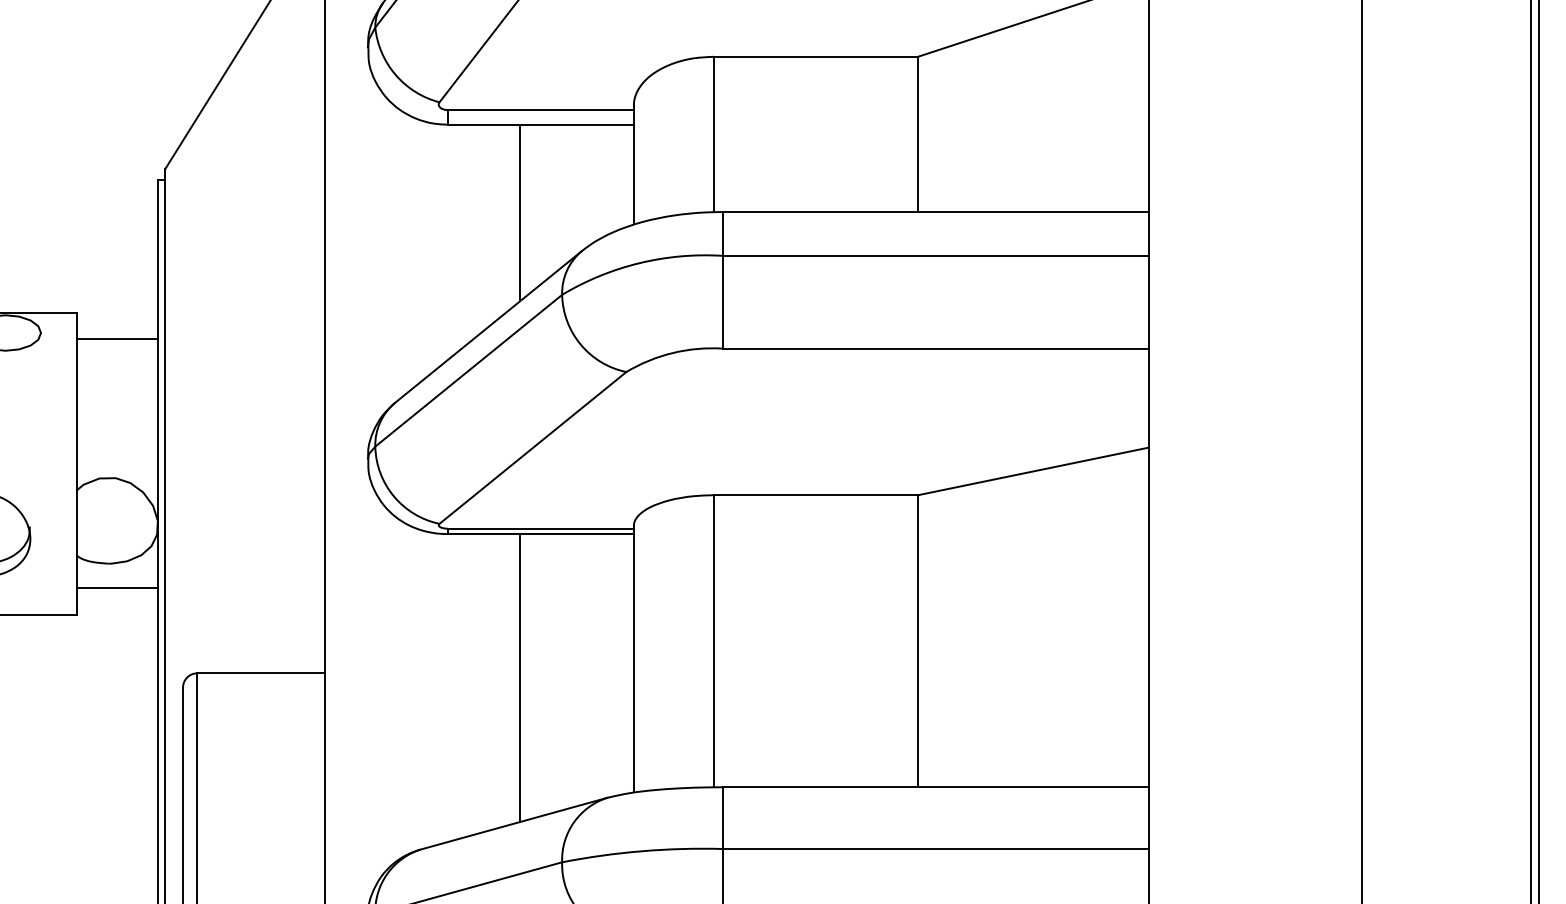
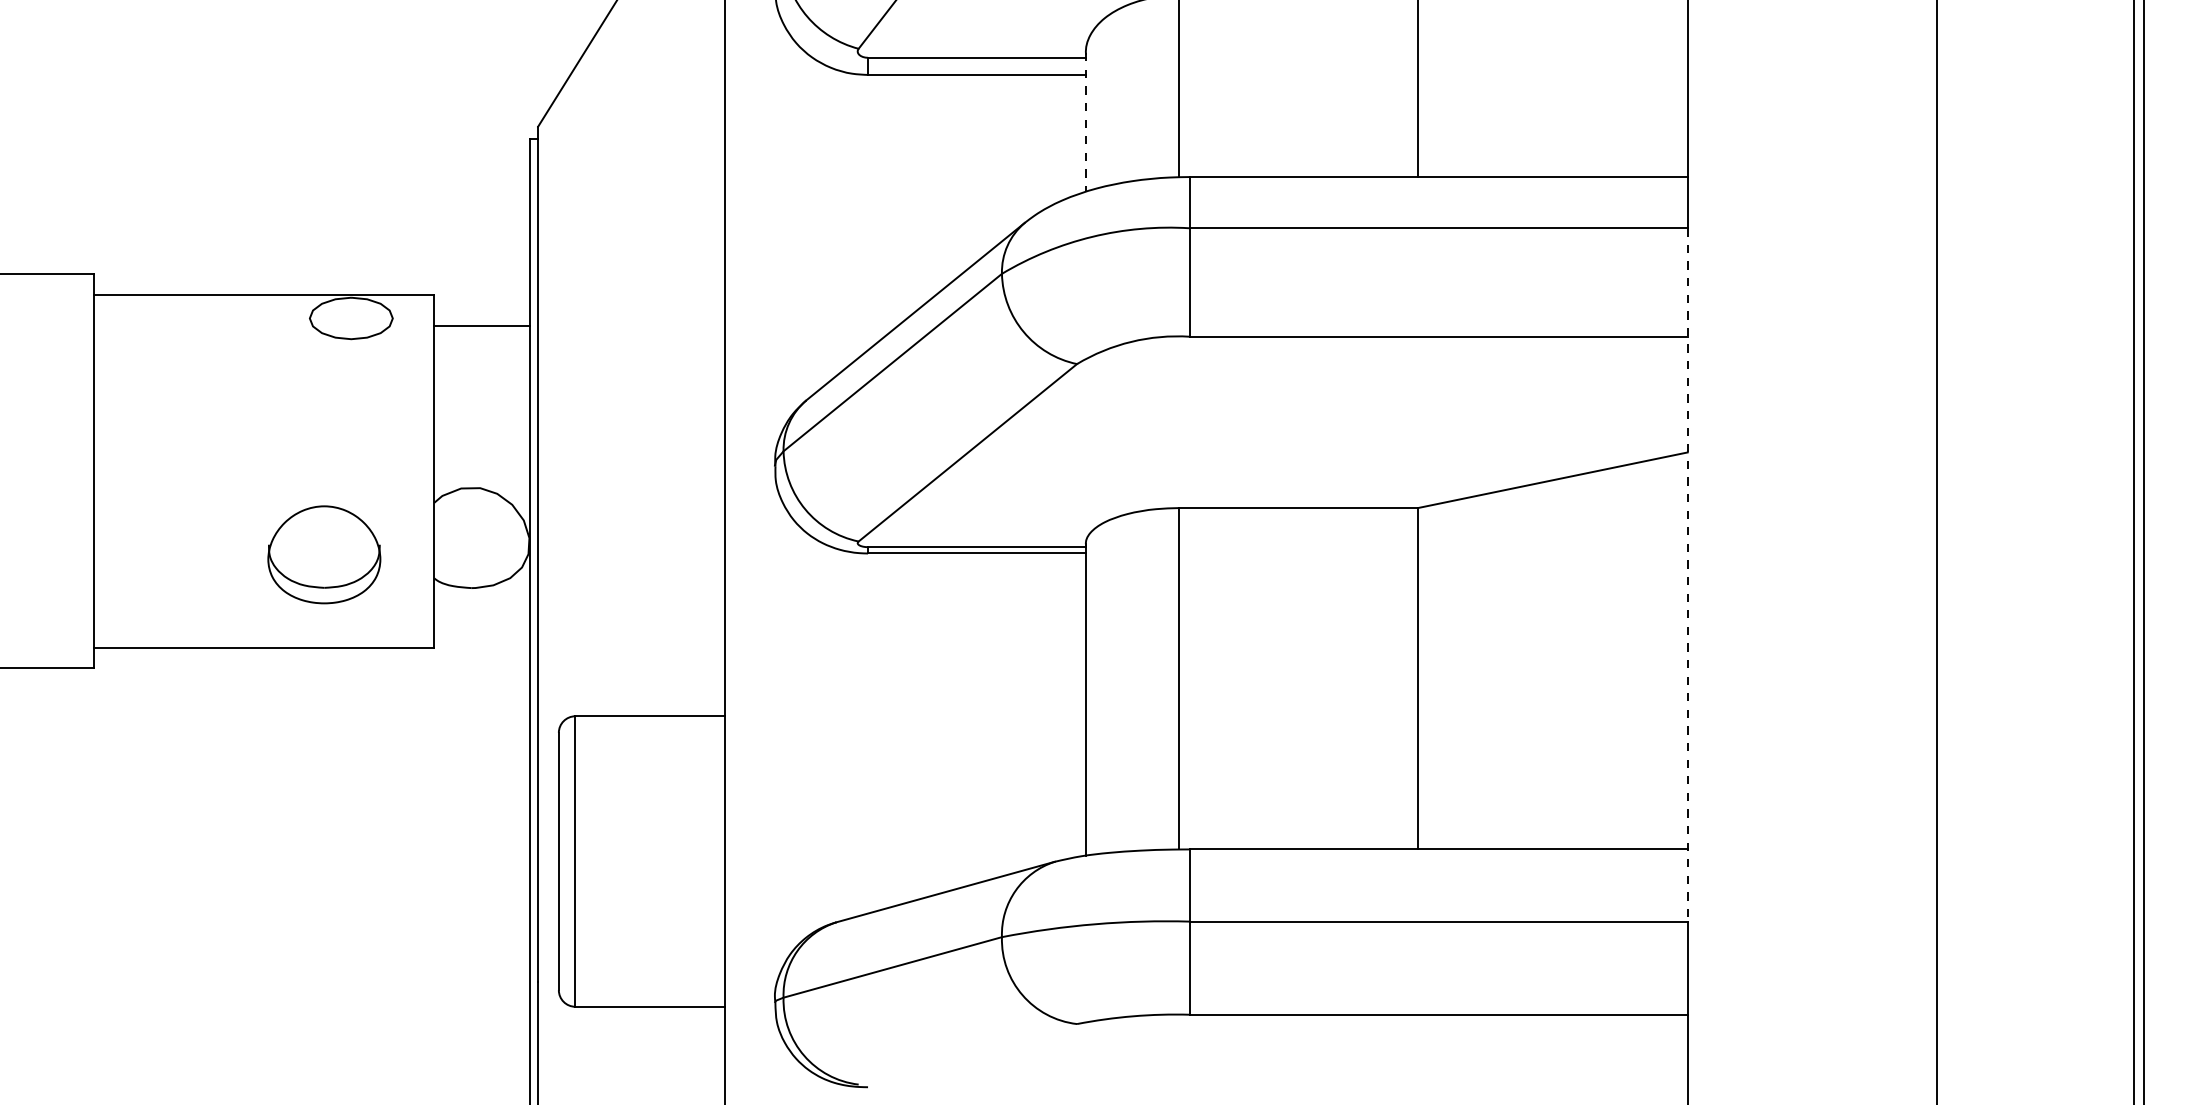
line: (633, 164) -> (1085, 121), solid -> dashed
line: (520, 212) -> (953, 177), removed
line: (1148, 552) -> (1687, 574), solid -> dashed
line: (116, 587) -> (481, 616), removed
line: (520, 677) -> (953, 721), removed

